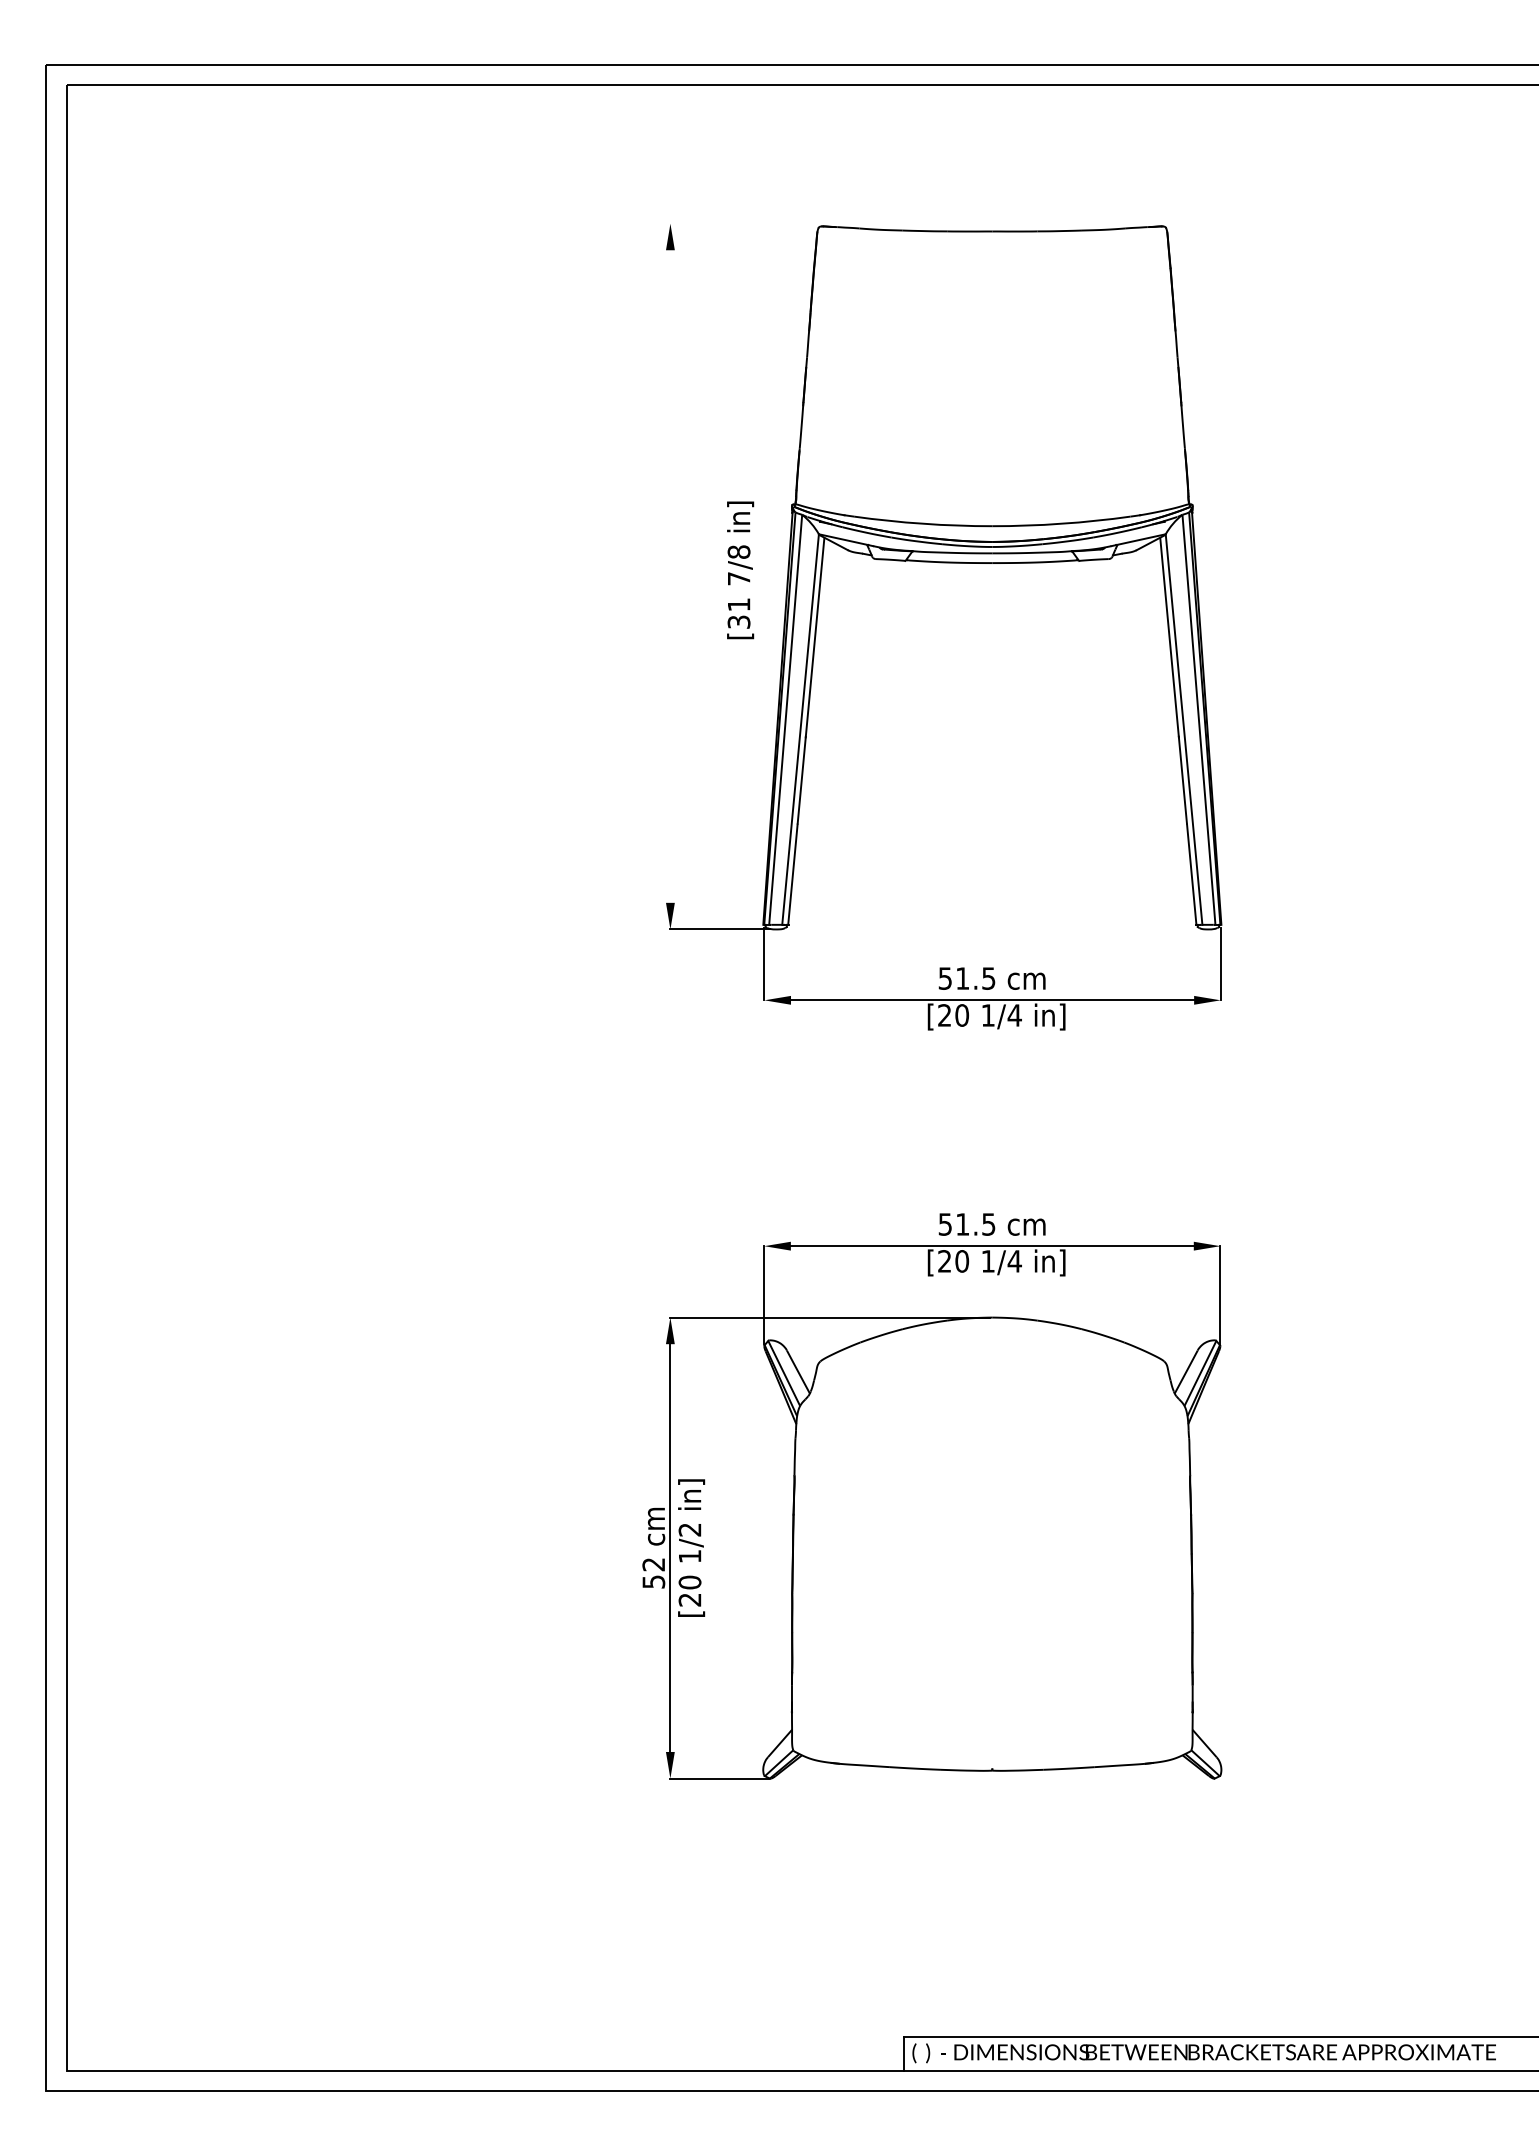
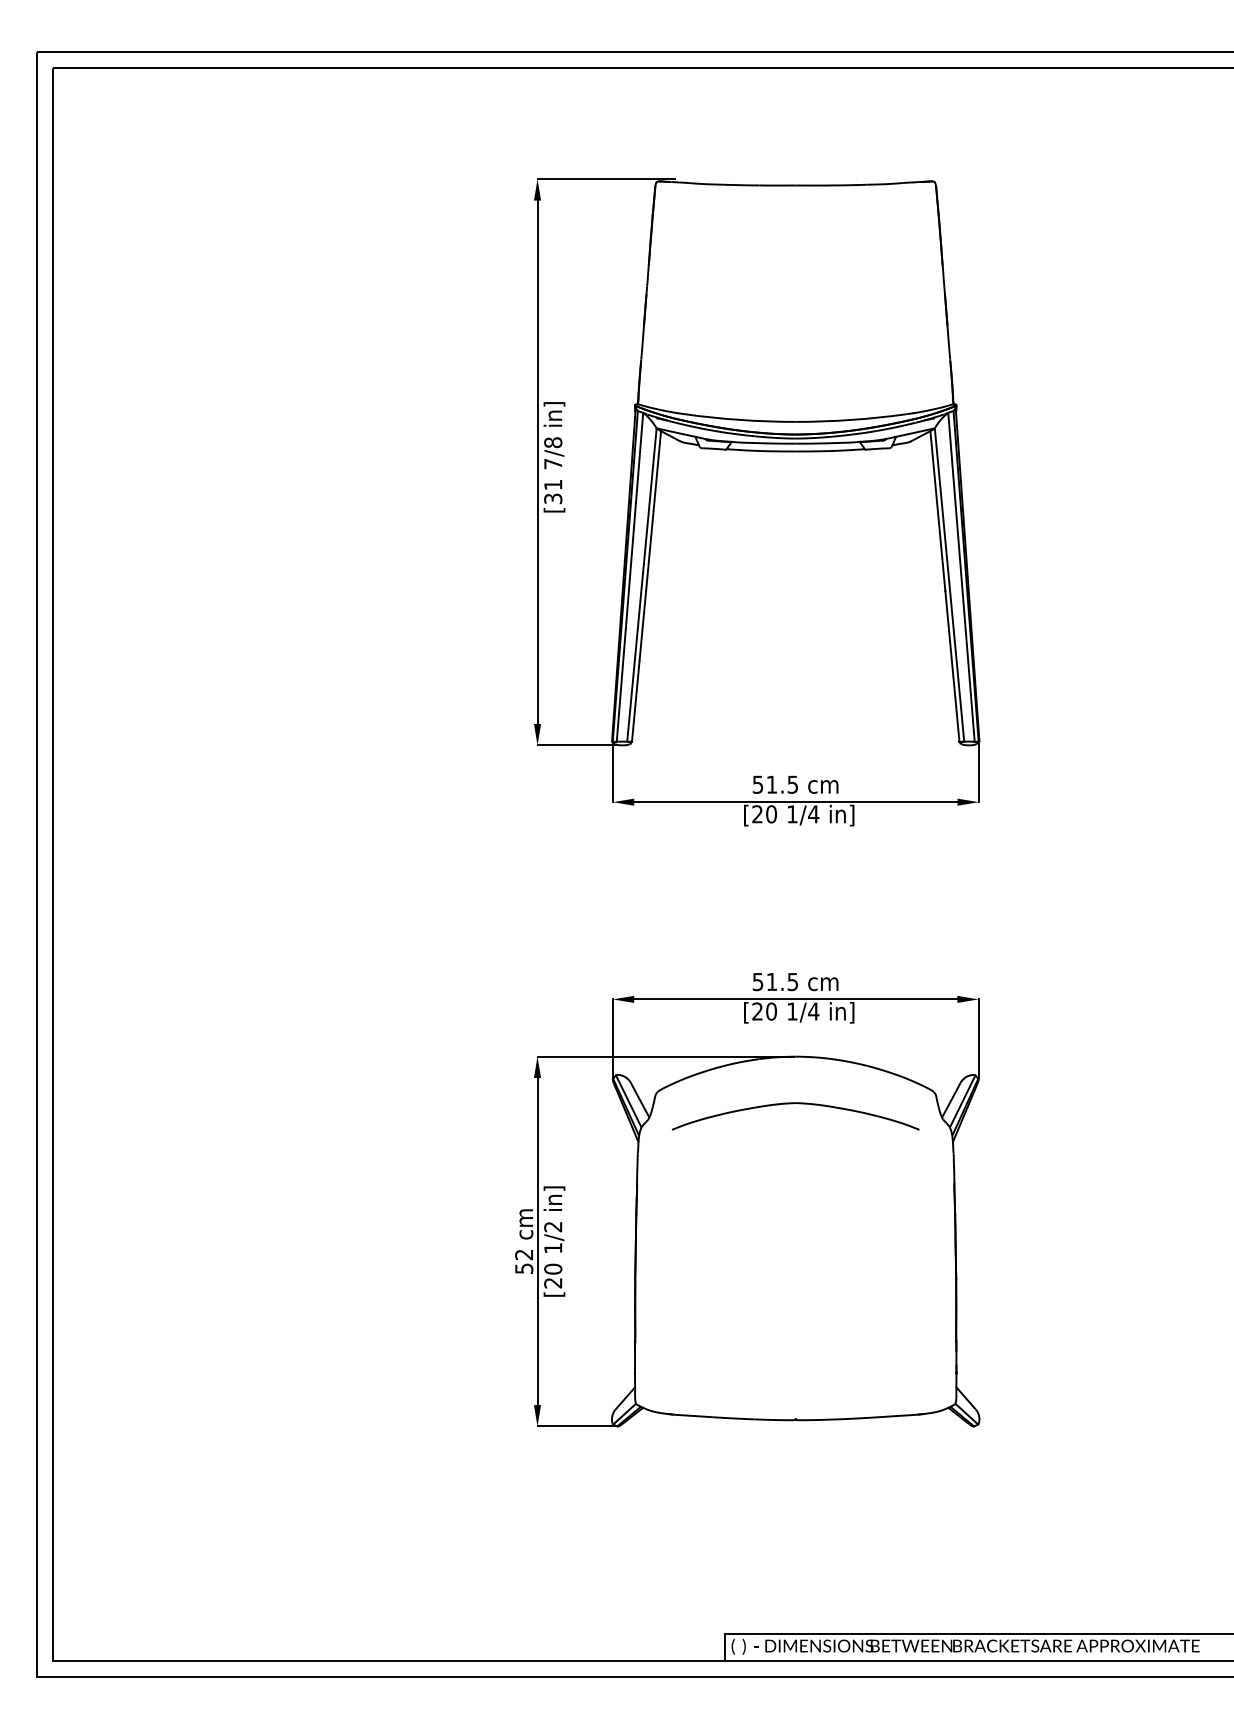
line: (756, 223) -> (606, 179), added
text: (740, 570) -> (554, 457), moved
line: (670, 576) -> (537, 462), added
part: (992, 1376) -> (795, 1103), added

